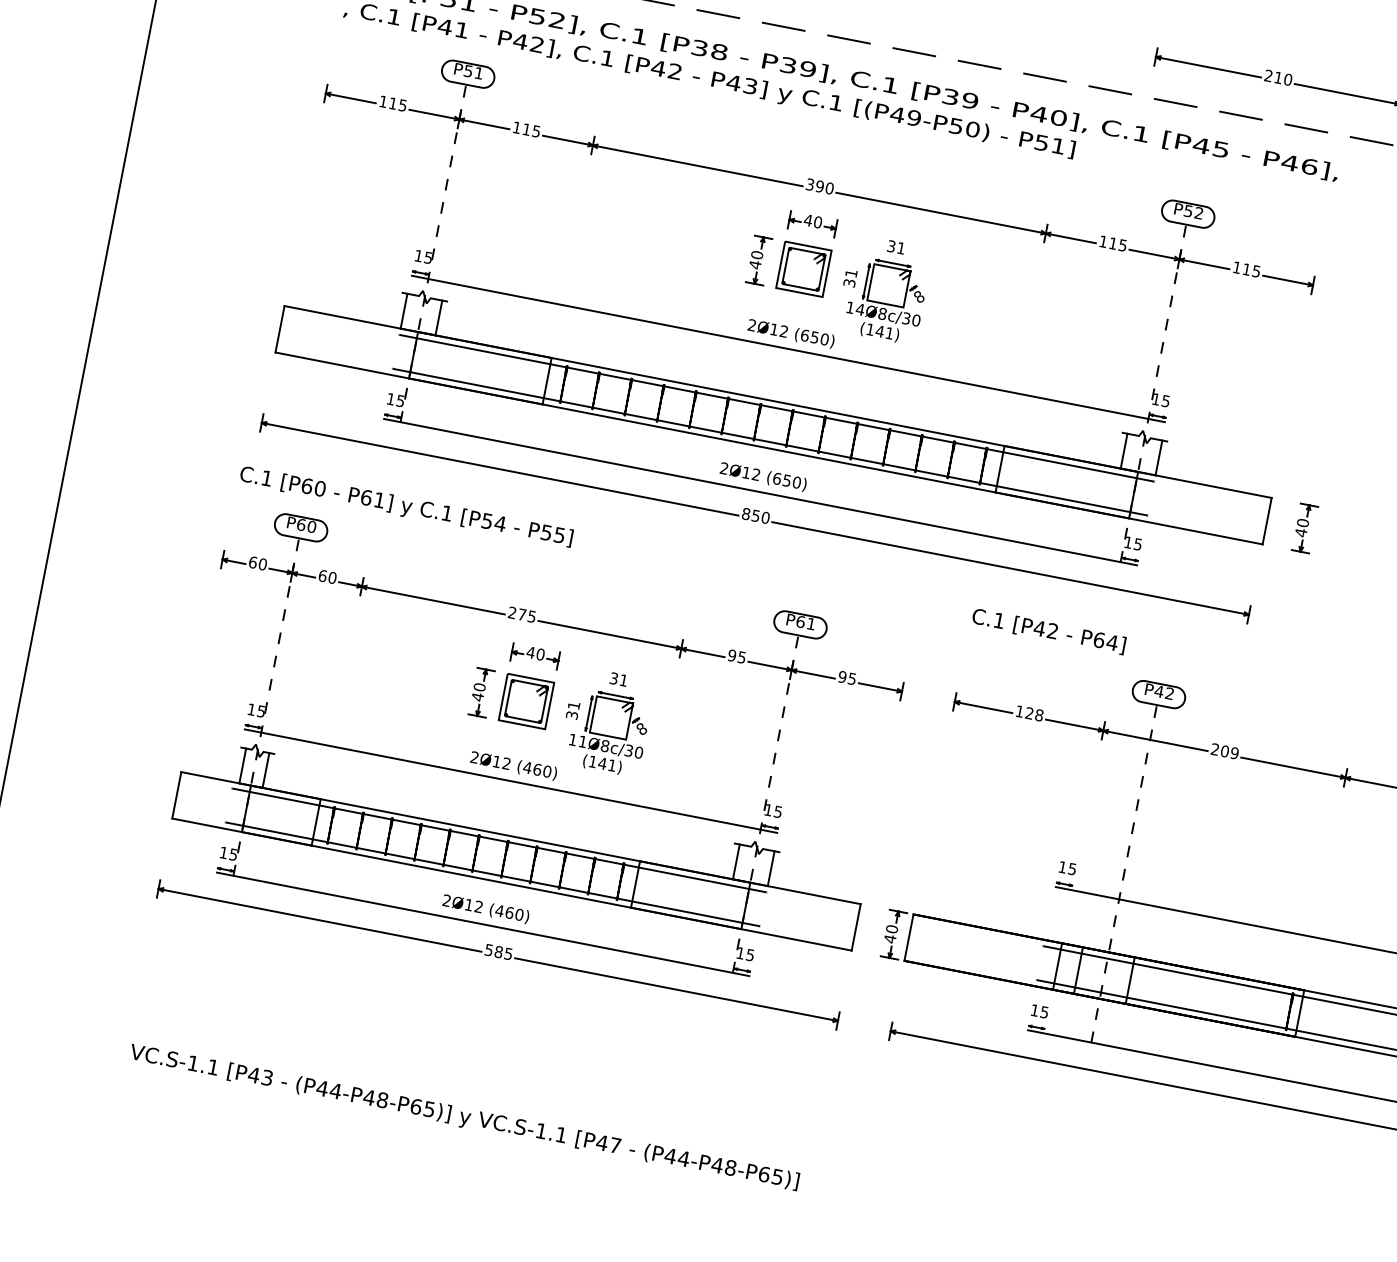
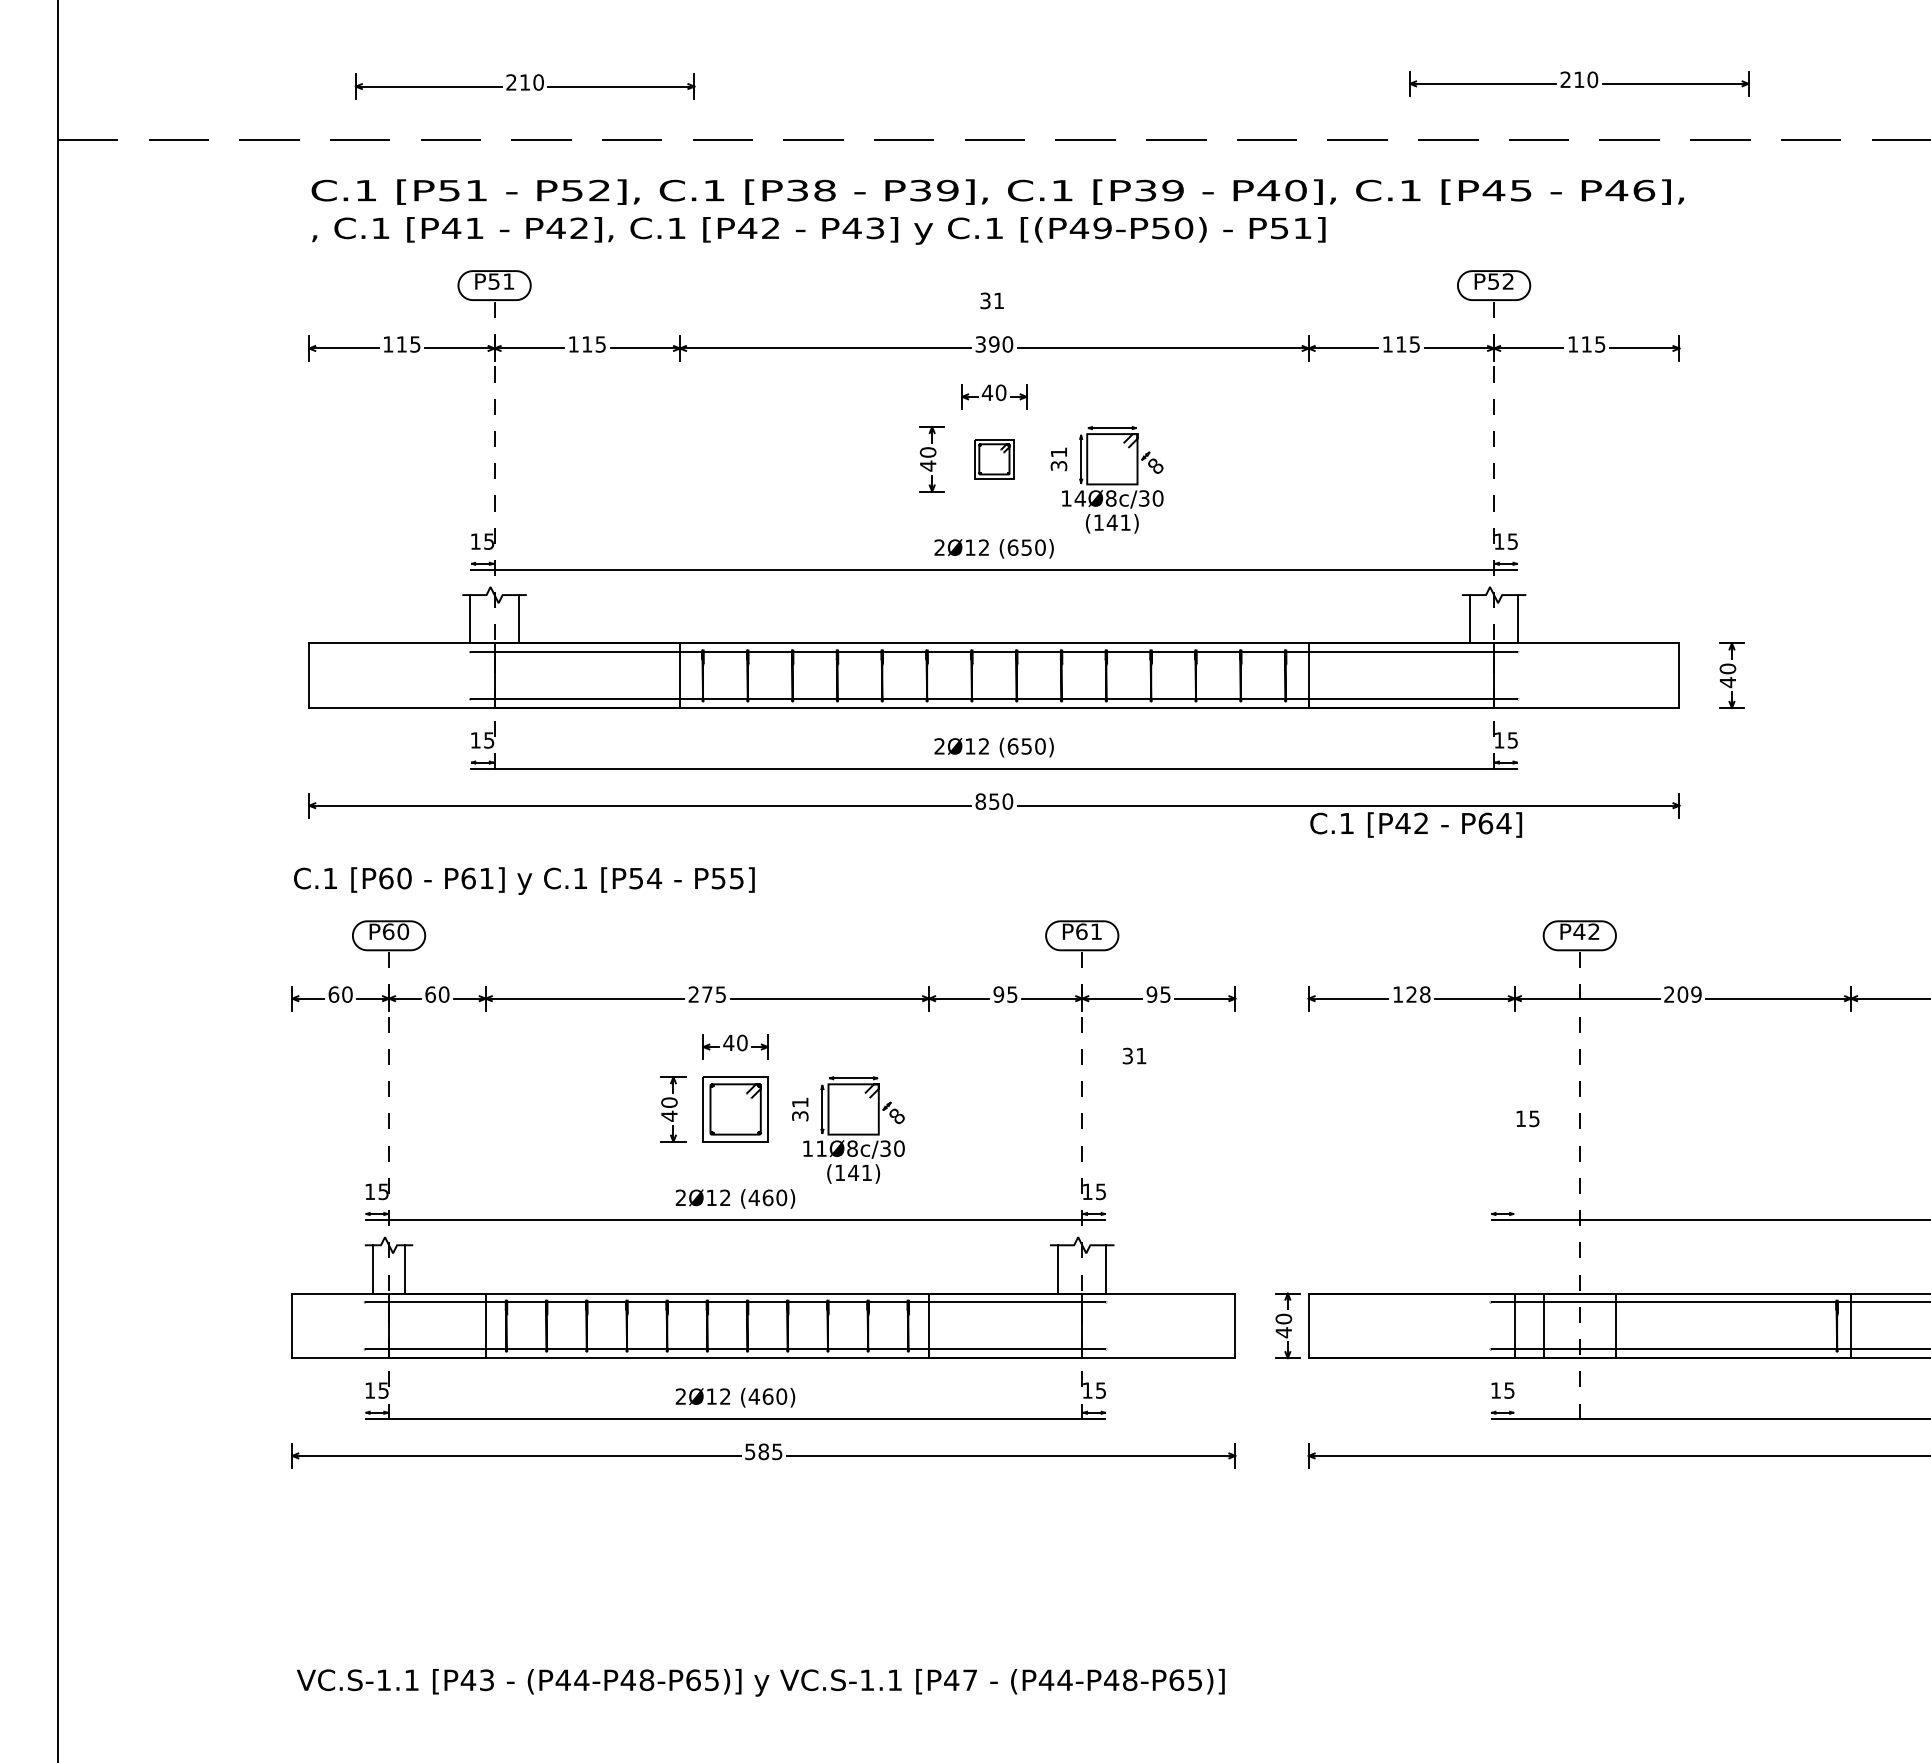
text: (895, 246) -> (991, 300), moved
part: (803, 269) -> (994, 459), size x0.6
text: (1049, 631) -> (1416, 824), moved
text: (618, 679) -> (1134, 1055), moved
text: (1067, 867) -> (1527, 1118), moved

